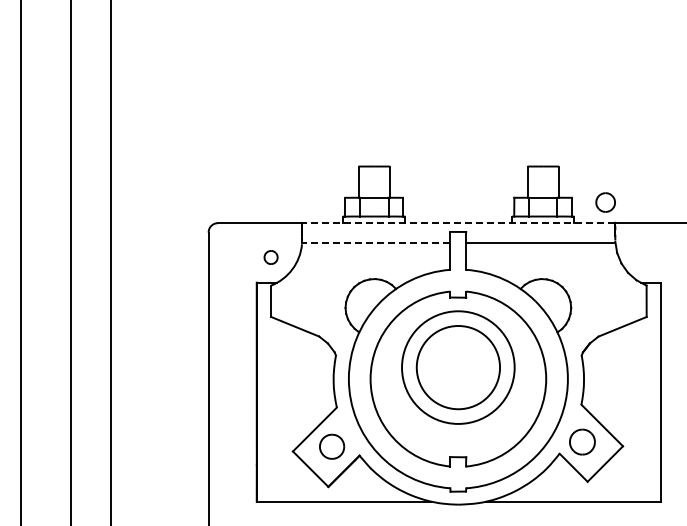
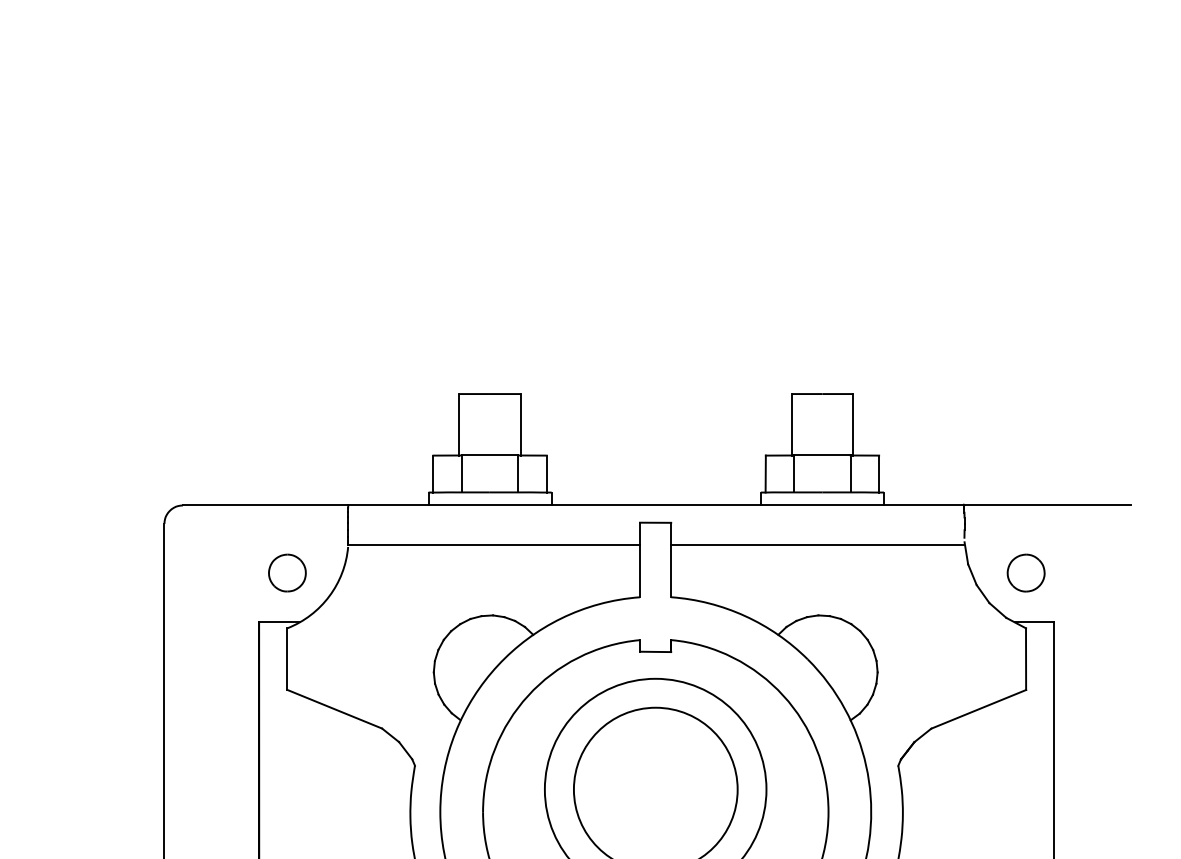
part: (605, 202) -> (1025, 572), moved
line: (458, 222) -> (655, 504), dashed -> solid
line: (375, 243) -> (492, 545), dashed -> solid
part: (270, 257) -> (286, 572), size x1.43

